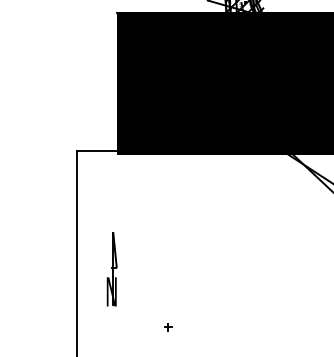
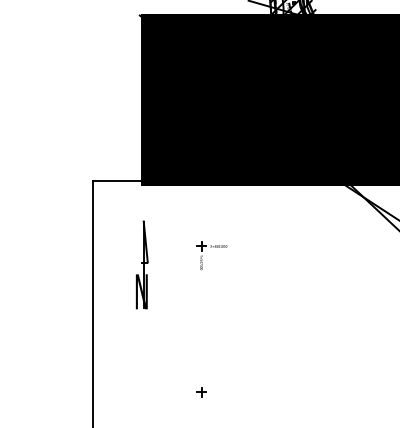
part: (176, 206) -> (211, 247), added
part: (112, 269) -> (142, 264), moved

